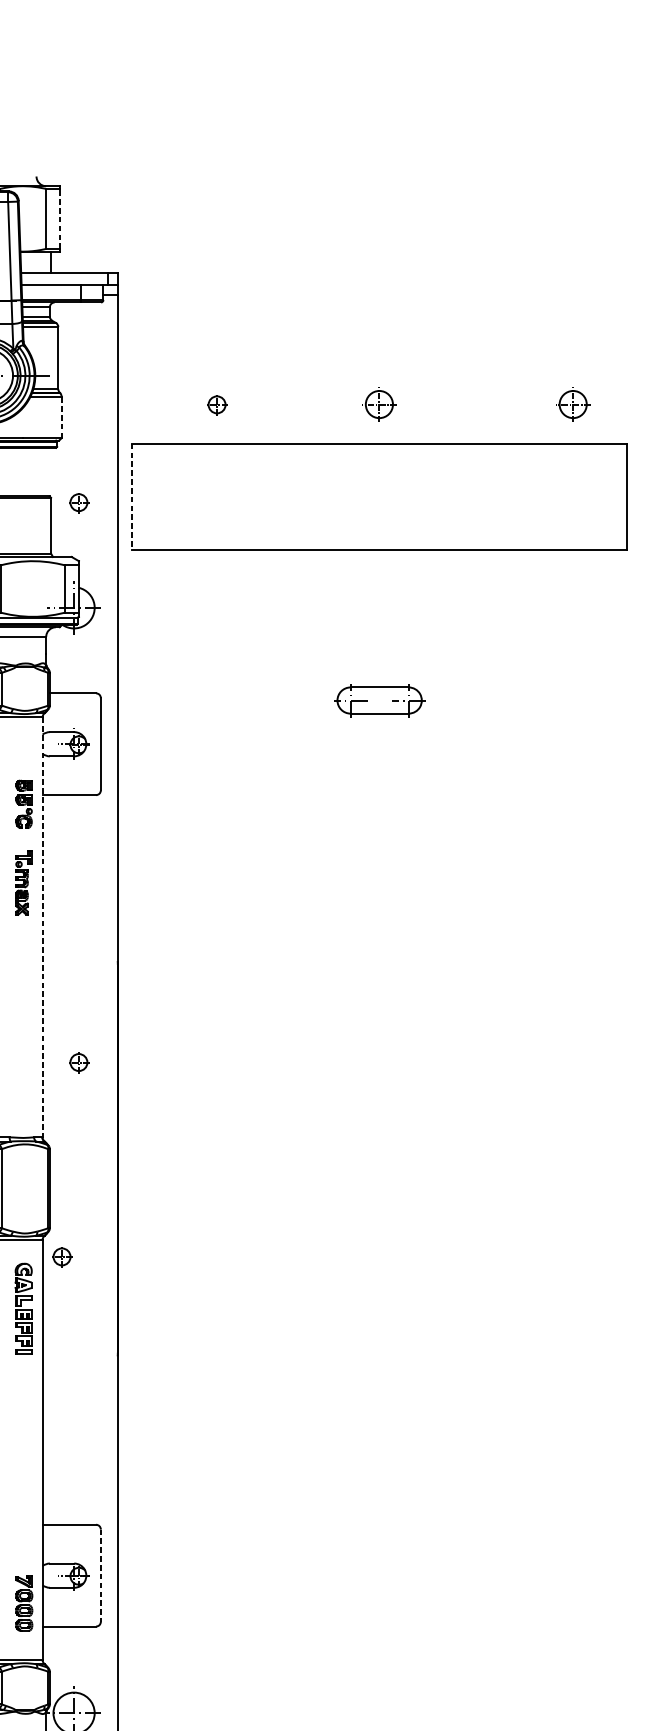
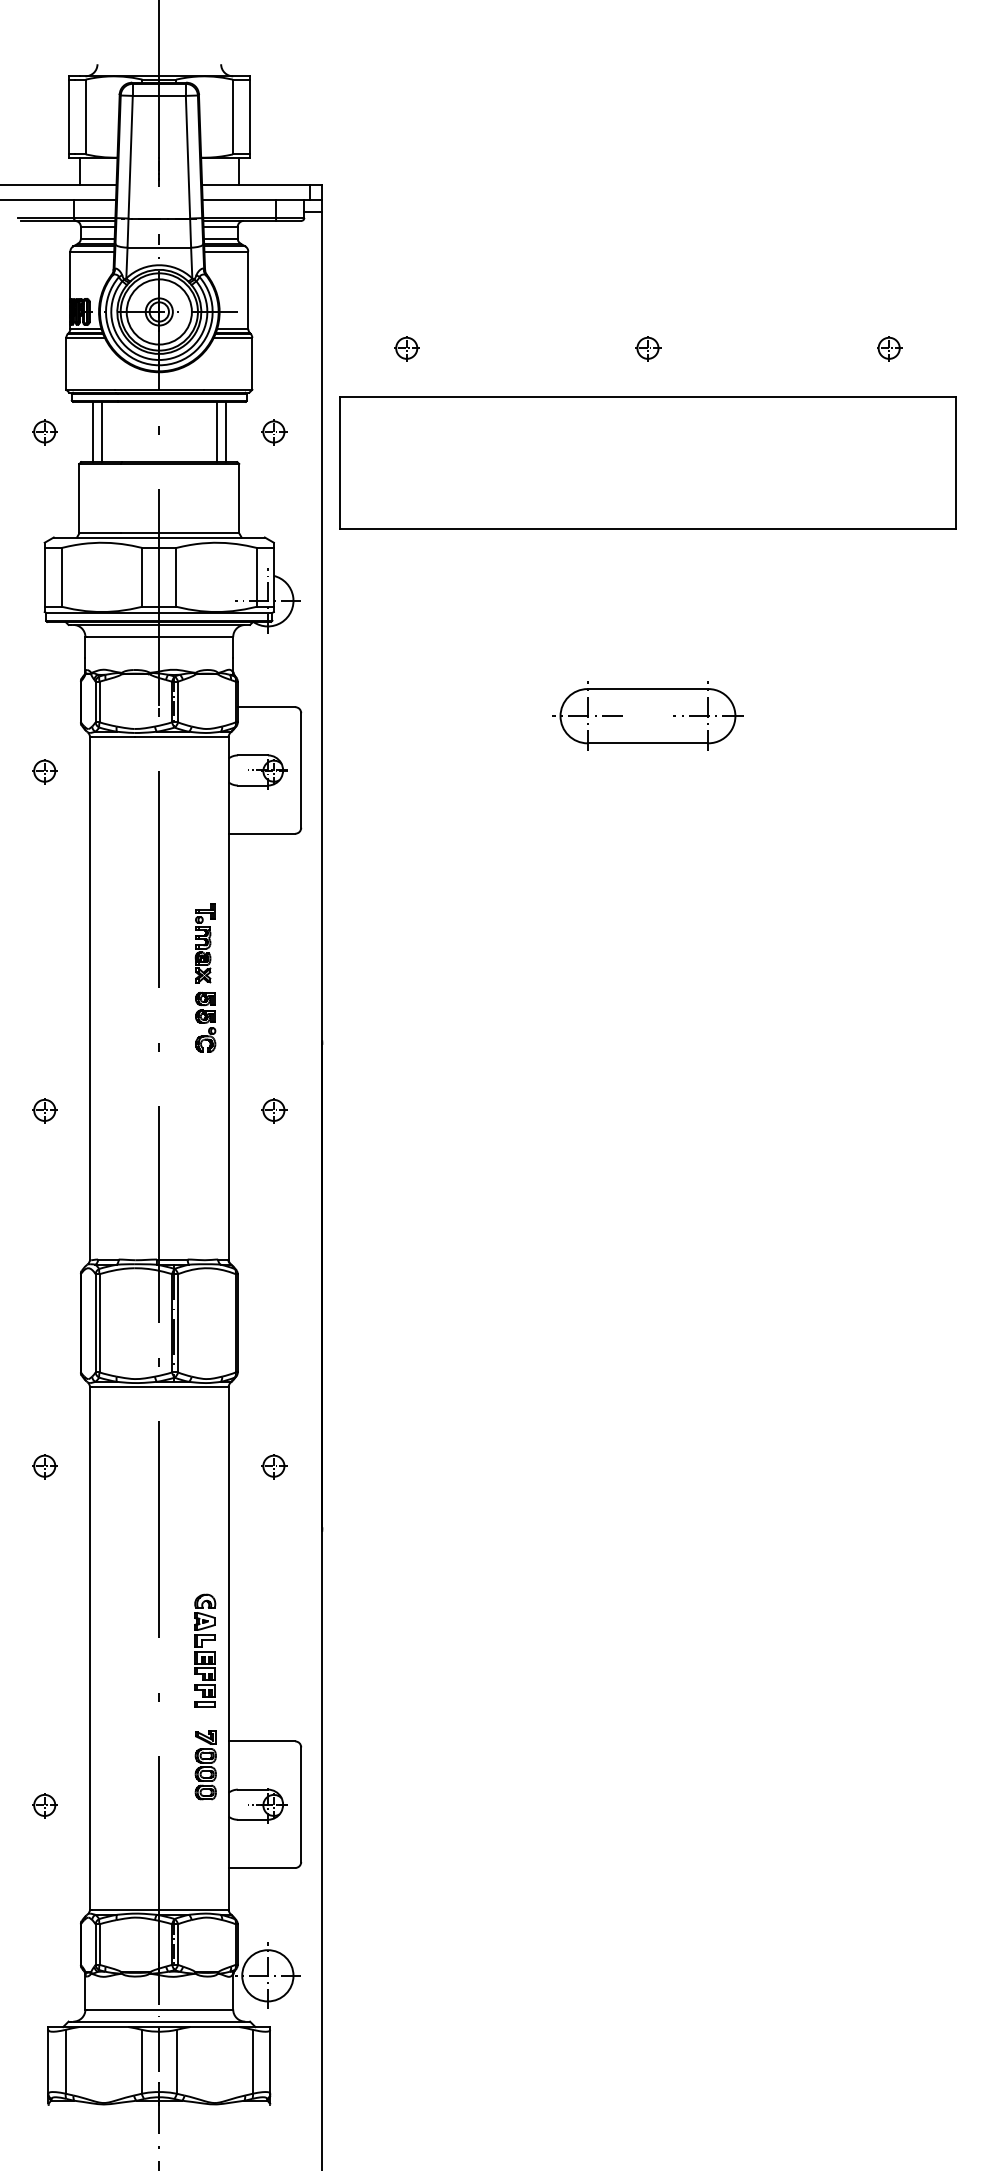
line: (59, 218) -> (249, 116), dashed -> solid
part: (216, 405) -> (406, 348), moved
part: (380, 405) -> (648, 348), size x0.62
part: (573, 405) -> (889, 348), size x0.62
line: (61, 417) -> (252, 363), dashed -> solid
line: (32, 471) -> (216, 431), added
line: (40, 471) -> (225, 431), added
line: (132, 497) -> (340, 463), dashed -> solid
part: (79, 503) -> (274, 432), moved
part: (379, 700) -> (647, 715), size x1.67
part: (23, 803) -> (205, 1021), moved
line: (42, 927) -> (228, 998), dashed -> solid
part: (79, 1062) -> (274, 1110), moved
part: (62, 1257) -> (274, 1466), moved
part: (23, 1308) -> (205, 1650), moved
line: (101, 1576) -> (301, 1805), dashed -> solid
part: (23, 1603) -> (205, 1765), moved

